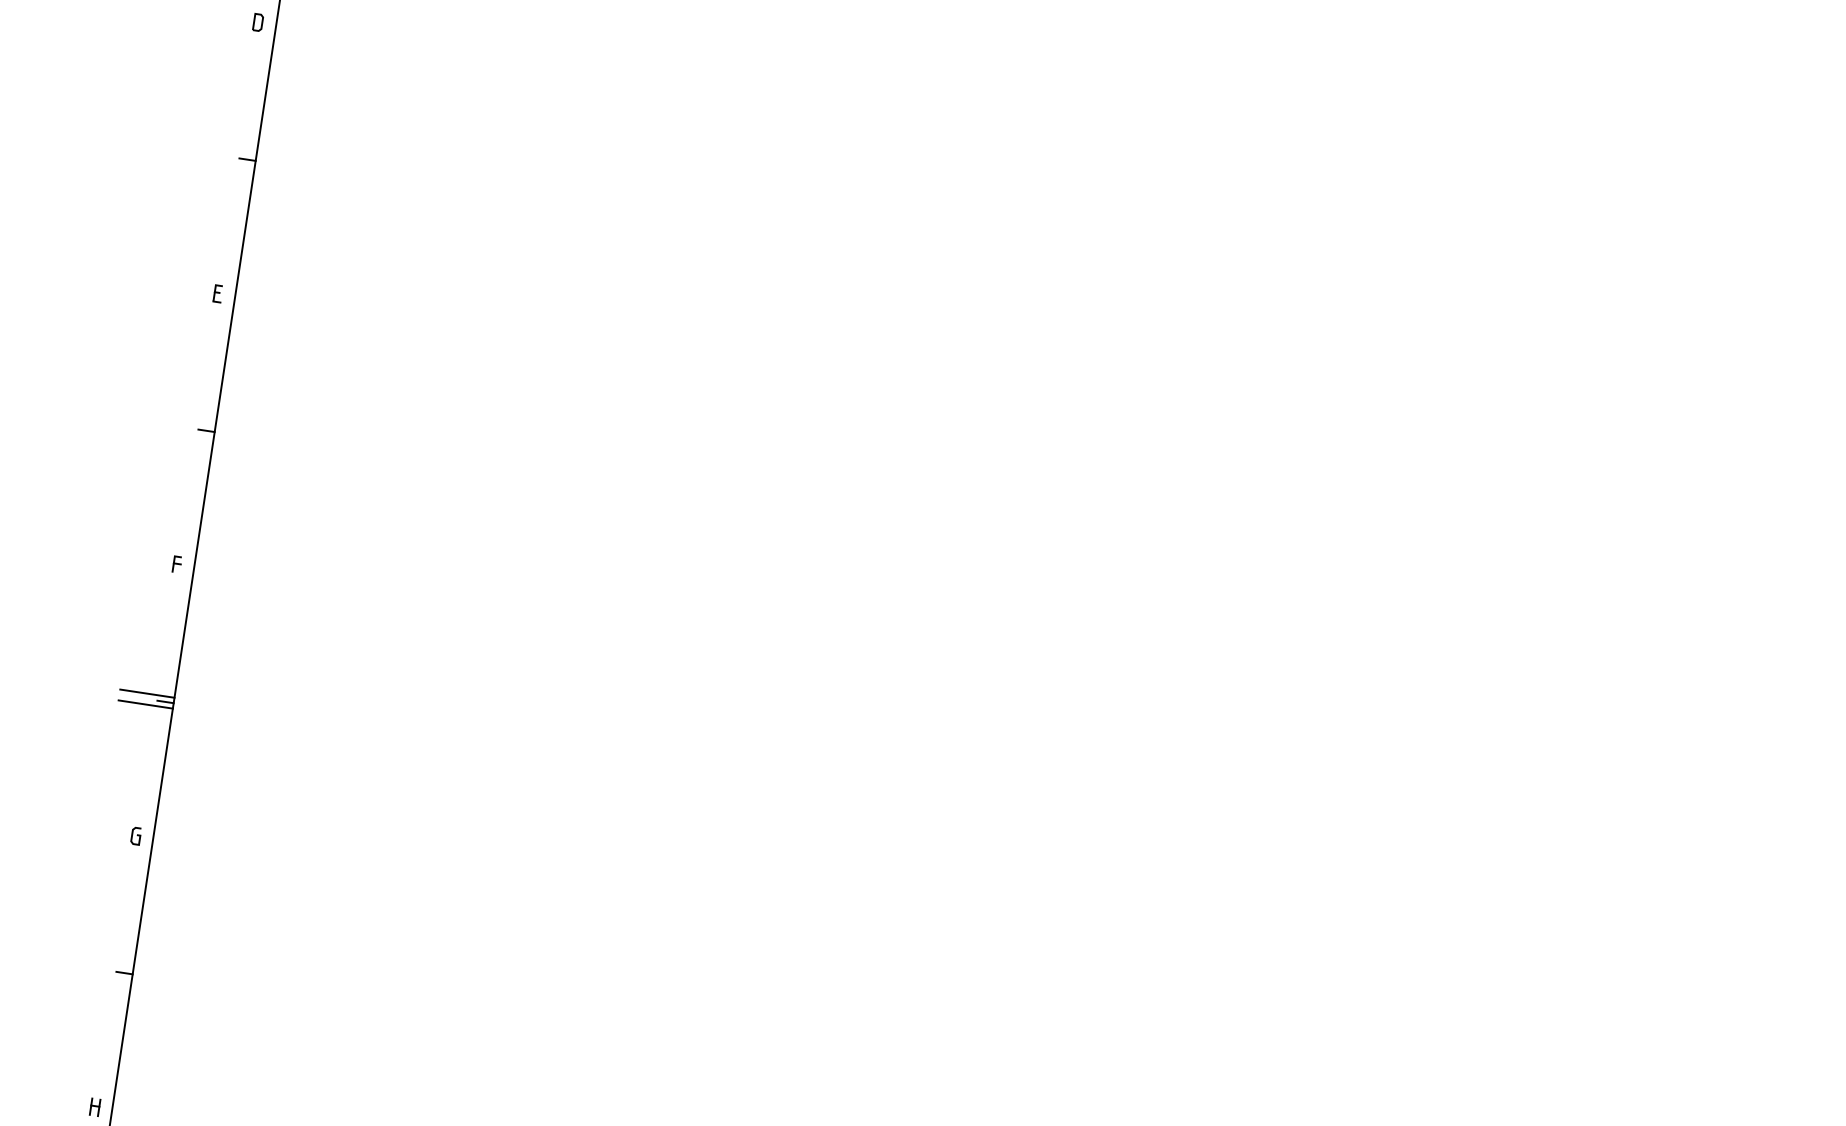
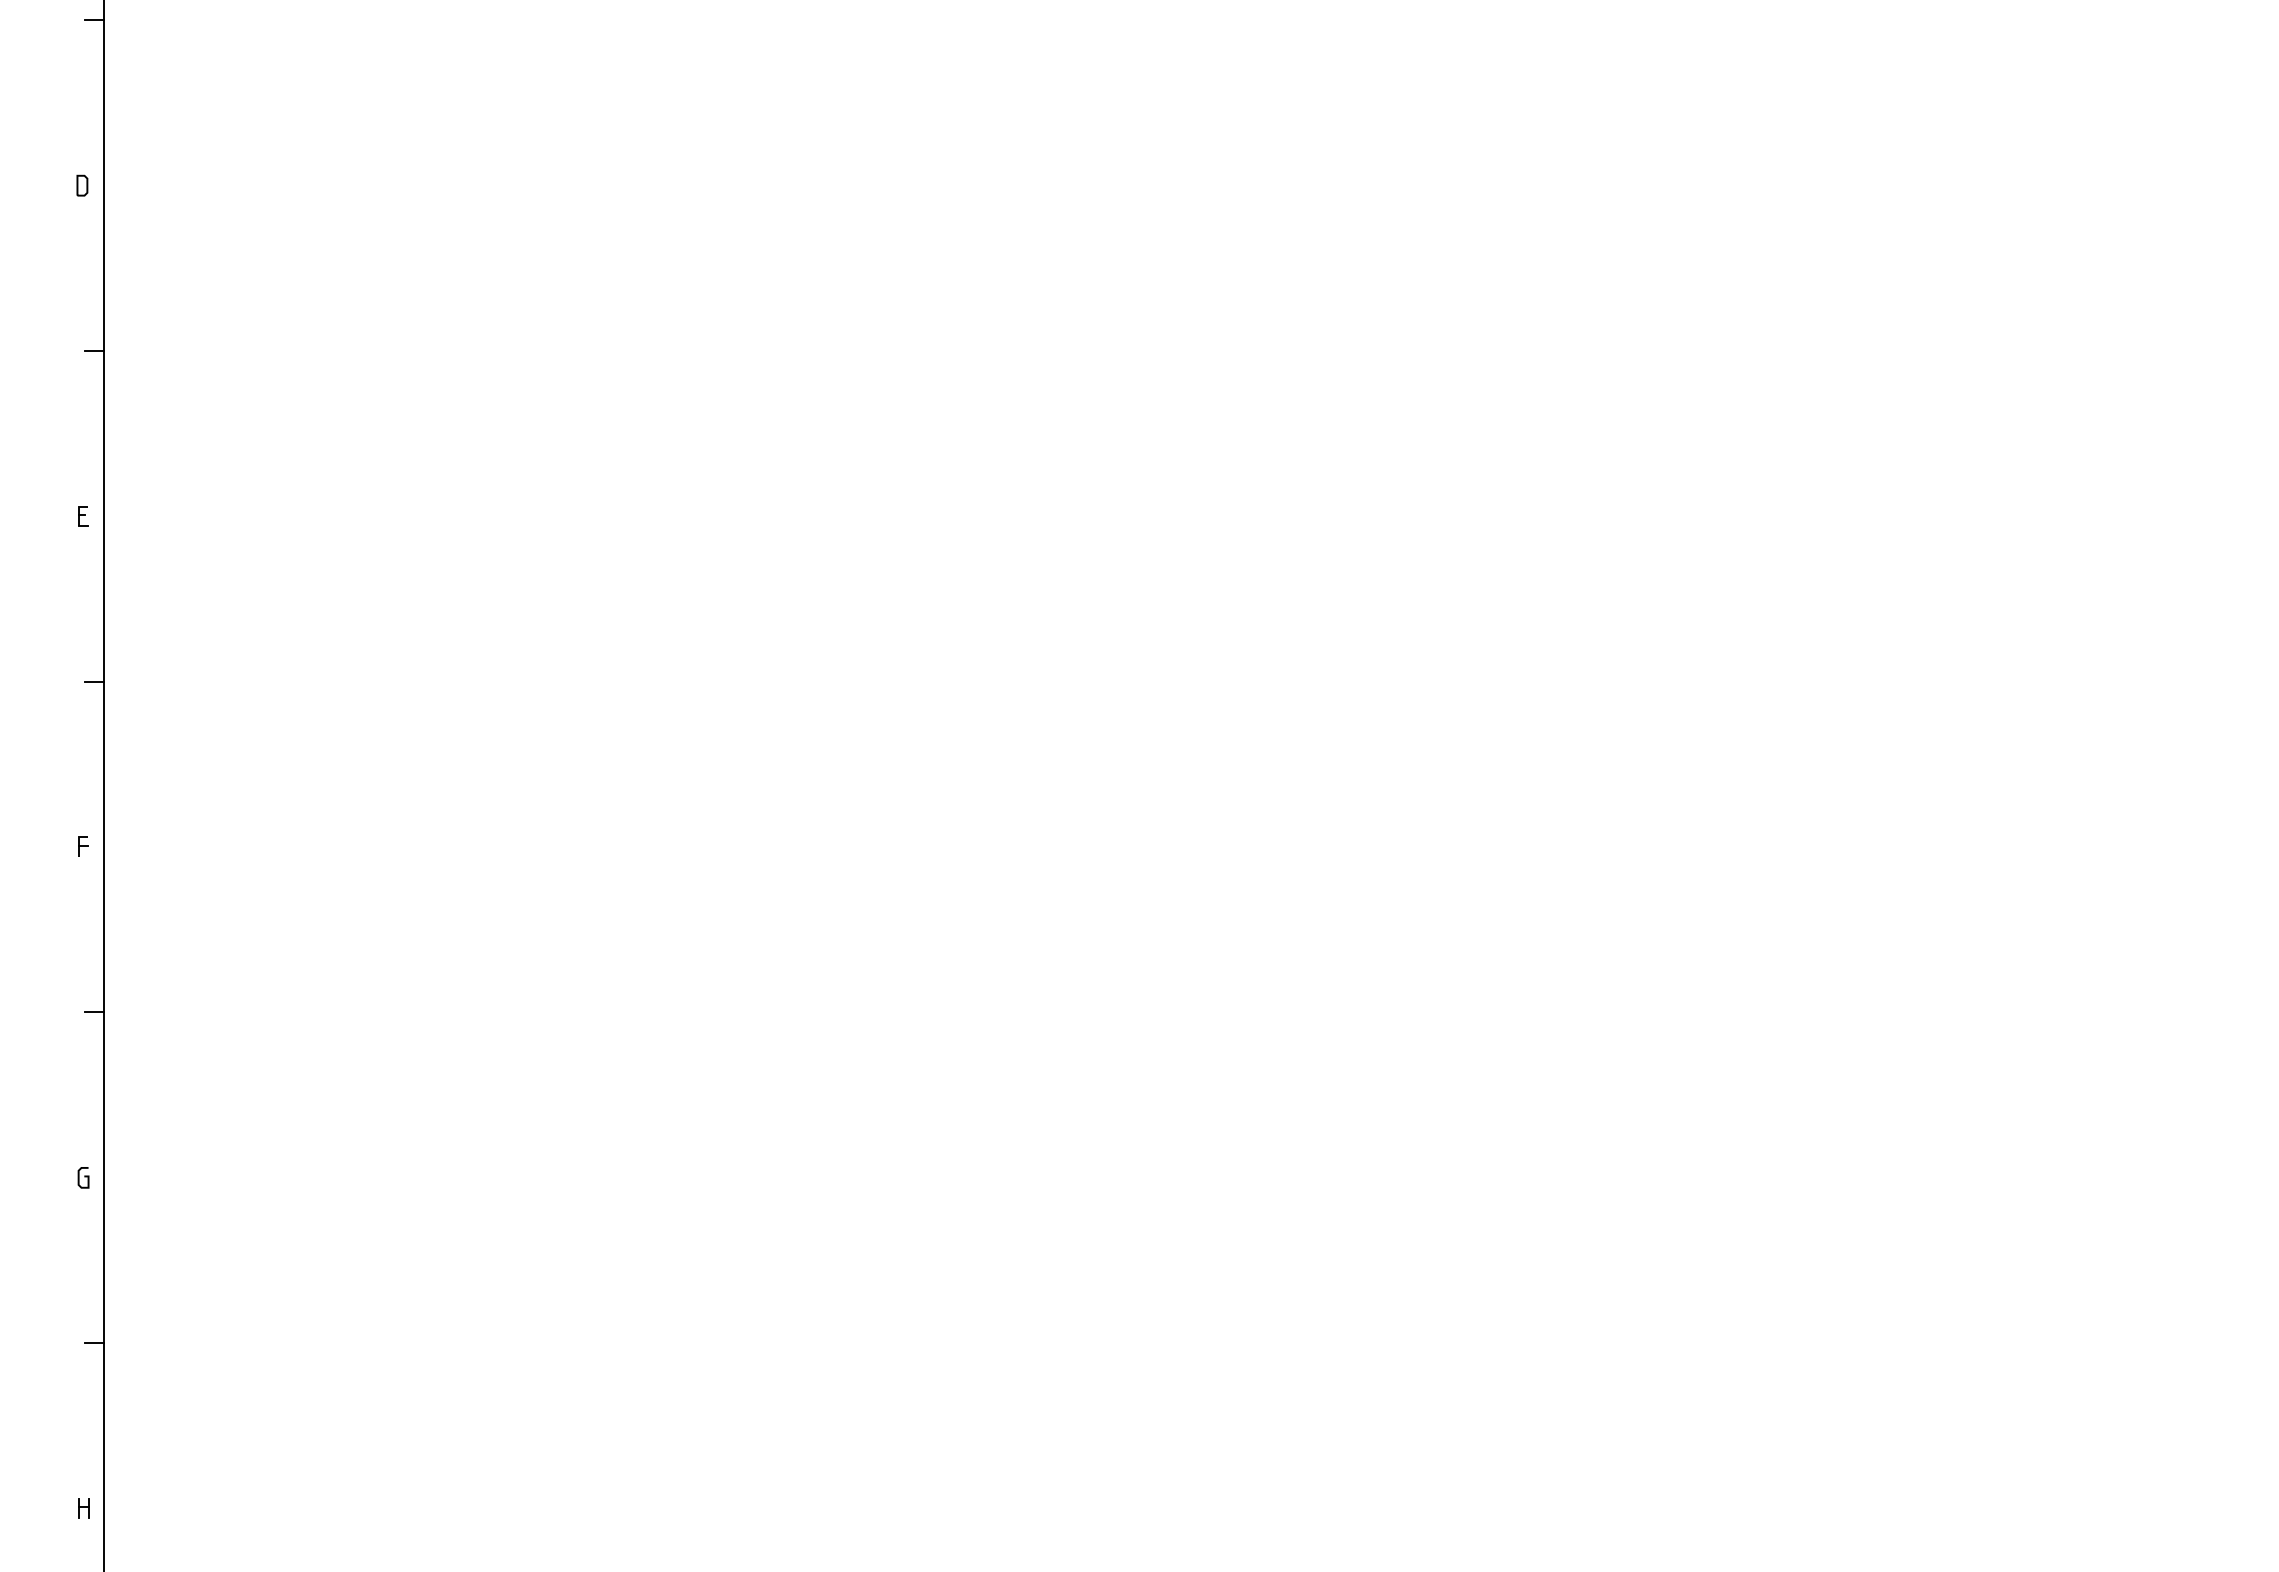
line: (147, 693) -> (71, 1005), removed
line: (145, 704) -> (71, 1019), removed

